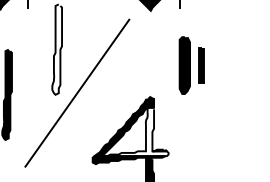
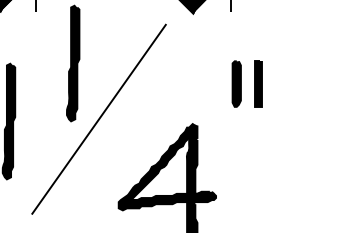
fill: (57, 49) -> (73, 63), added
part: (184, 65) -> (236, 83), size x0.62
fill: (135, 131) -> (173, 168), added

